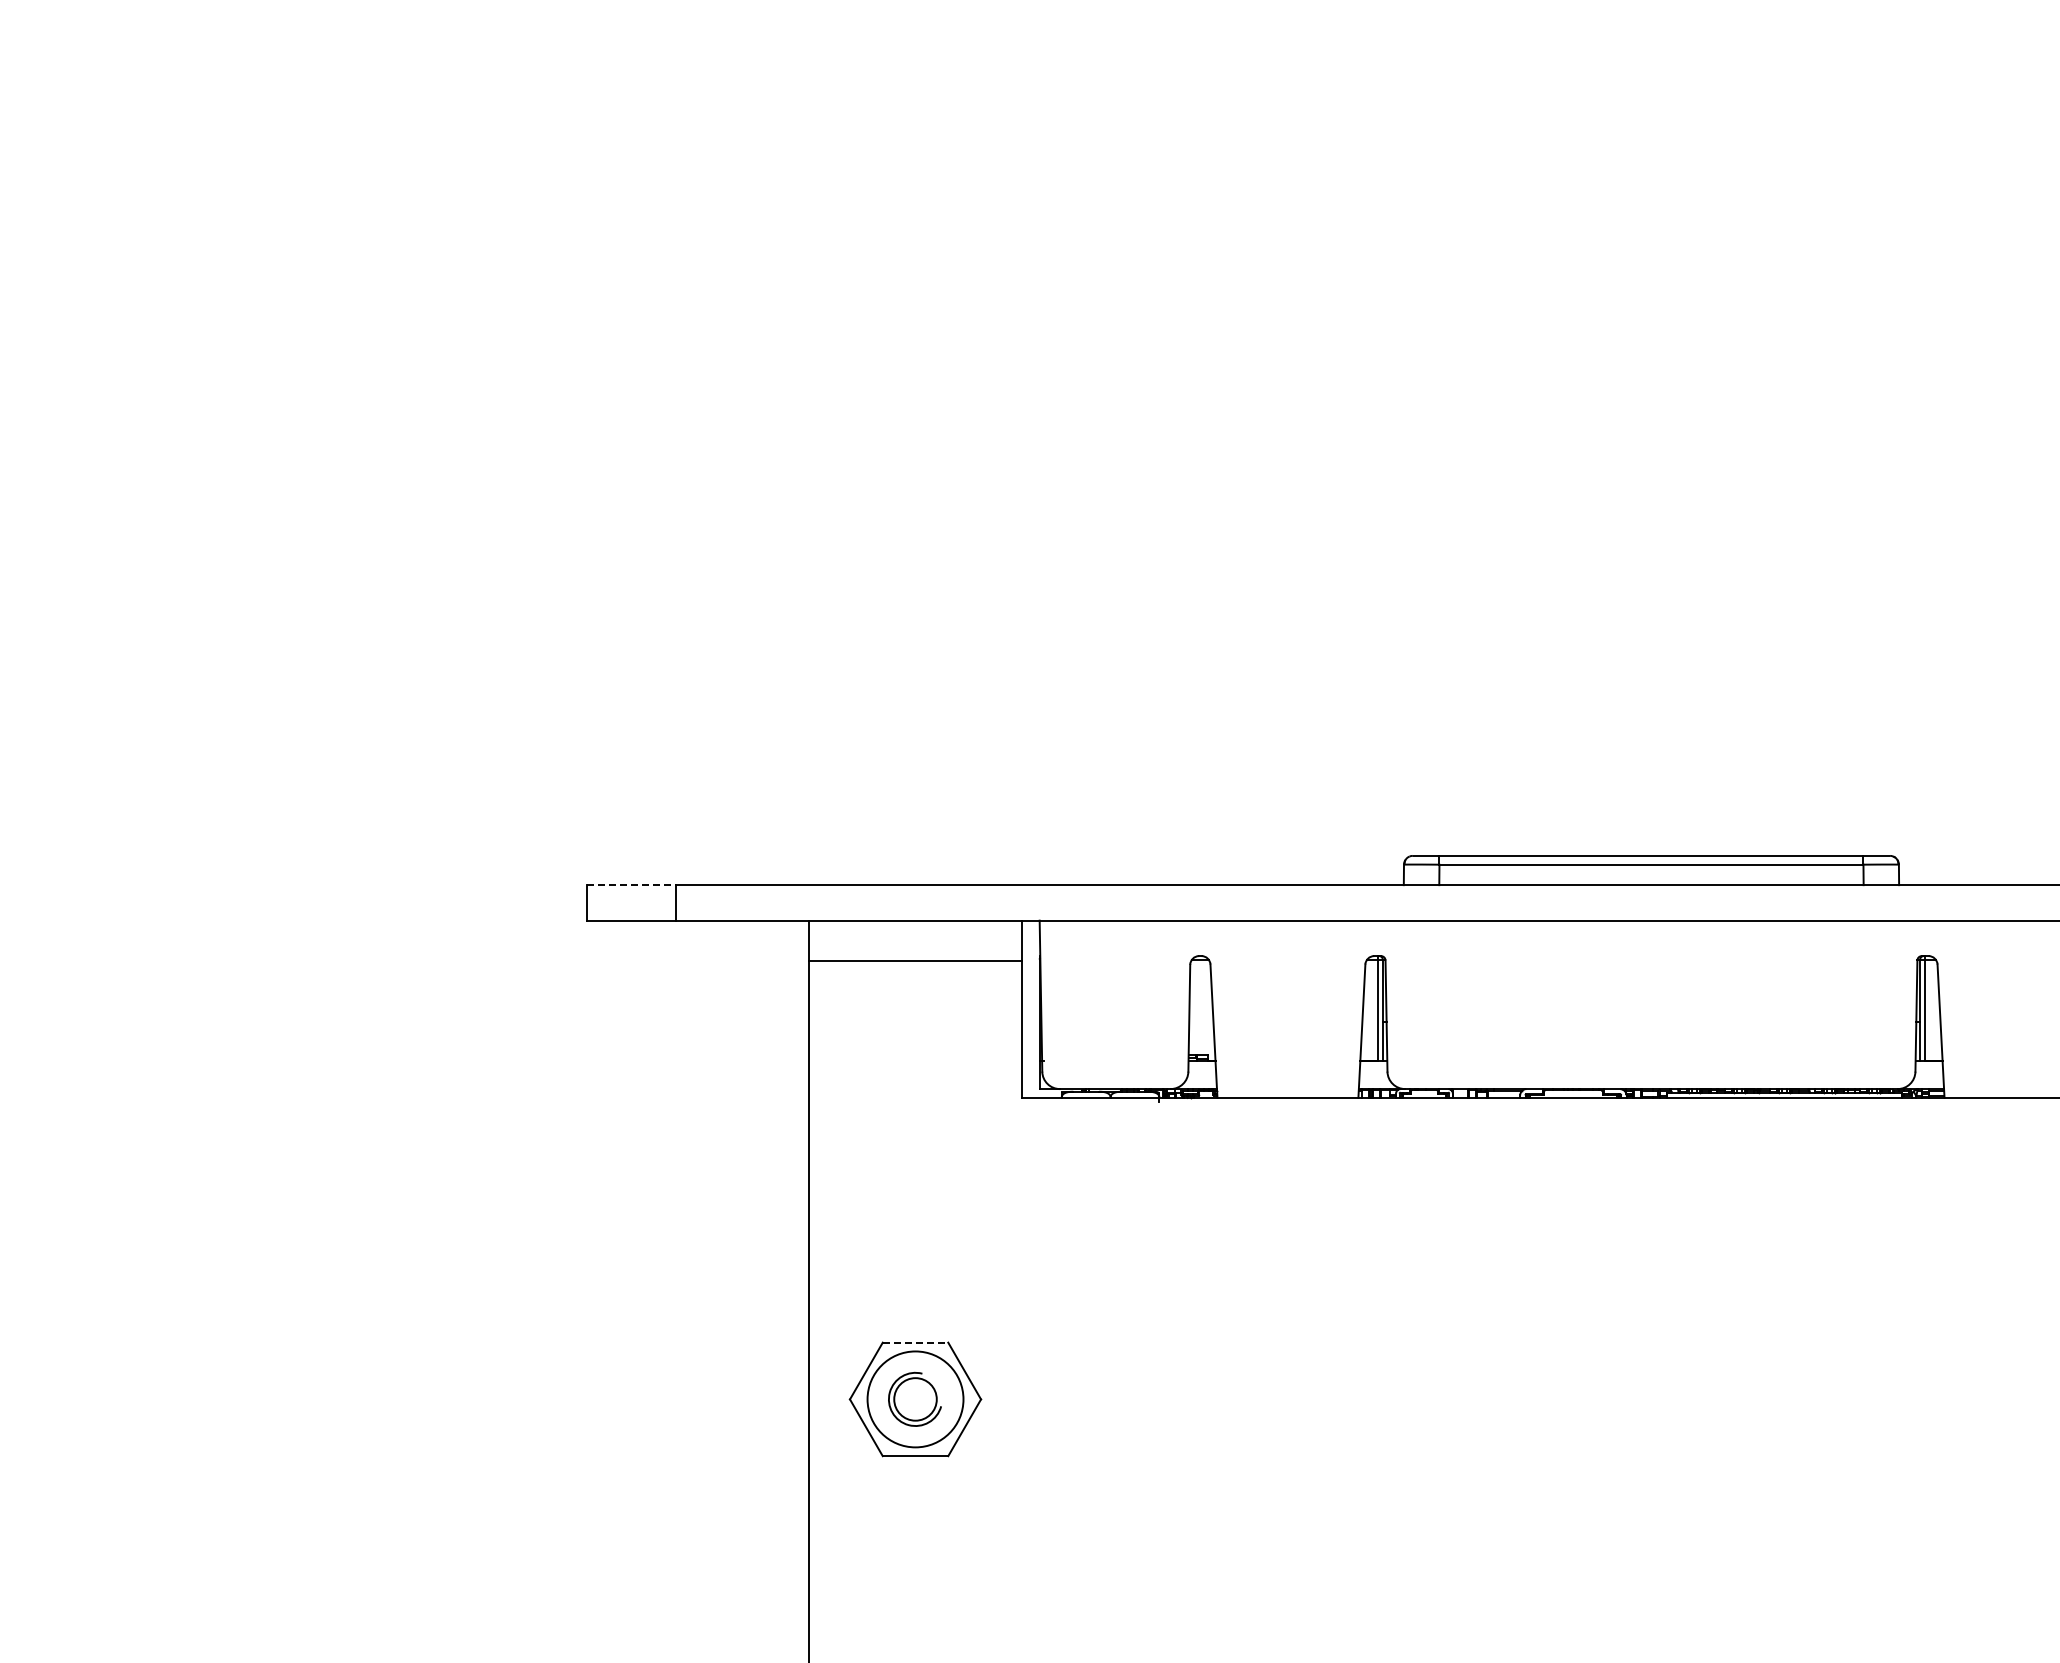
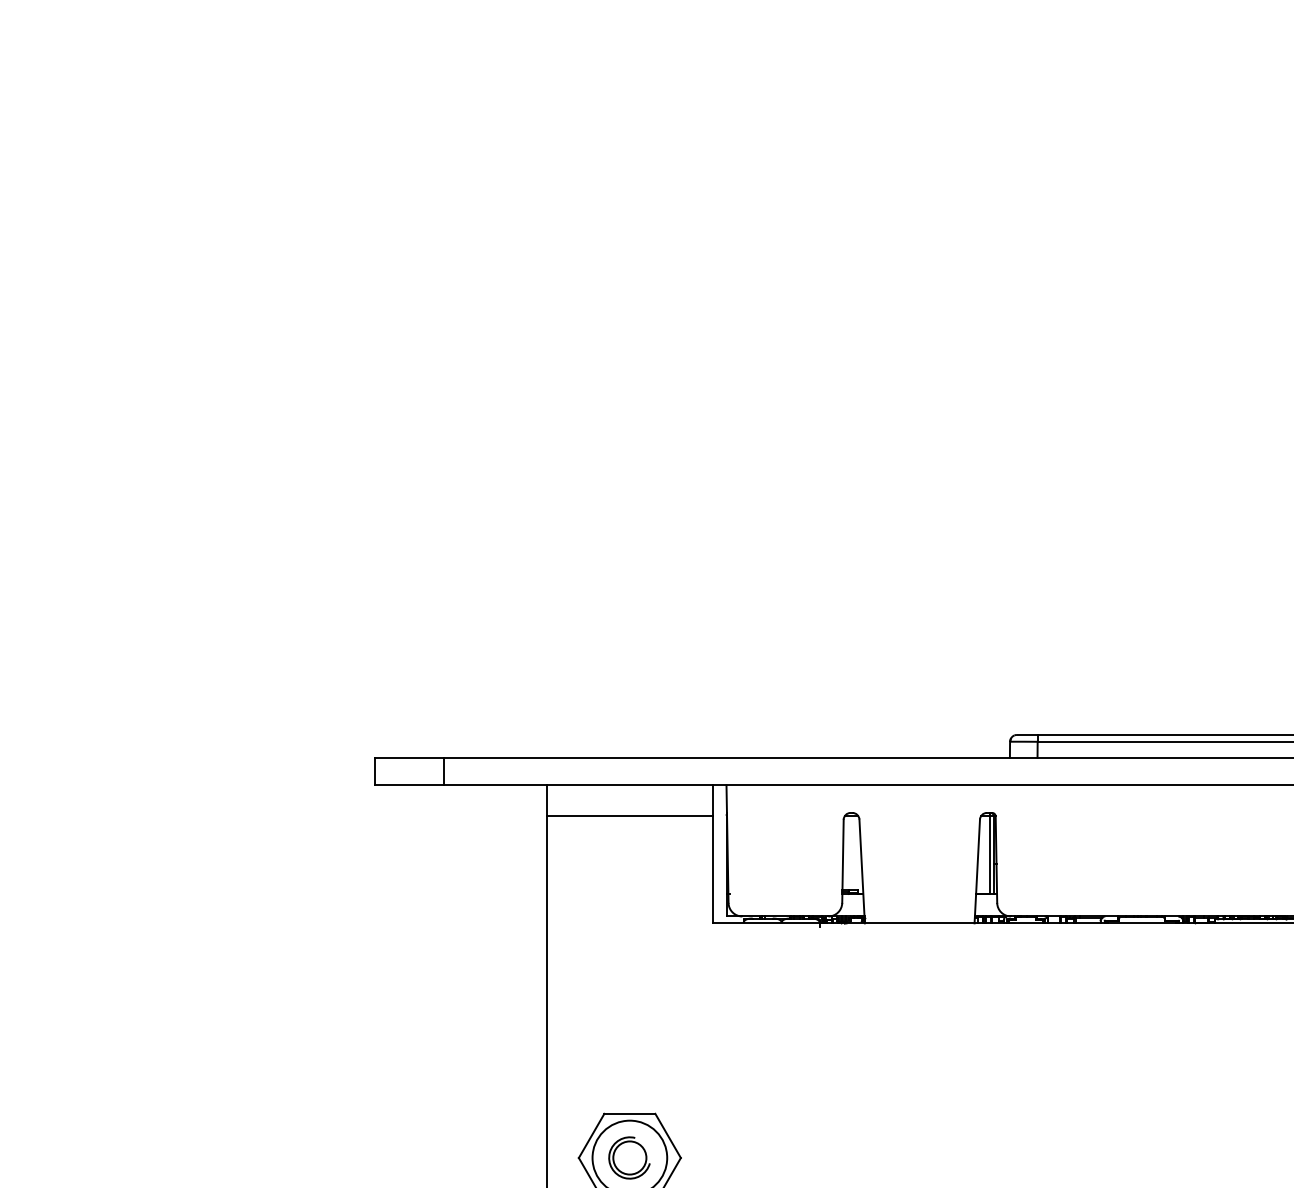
line: (632, 885) -> (409, 758), dashed -> solid
line: (915, 1342) -> (629, 1113), dashed -> solid

